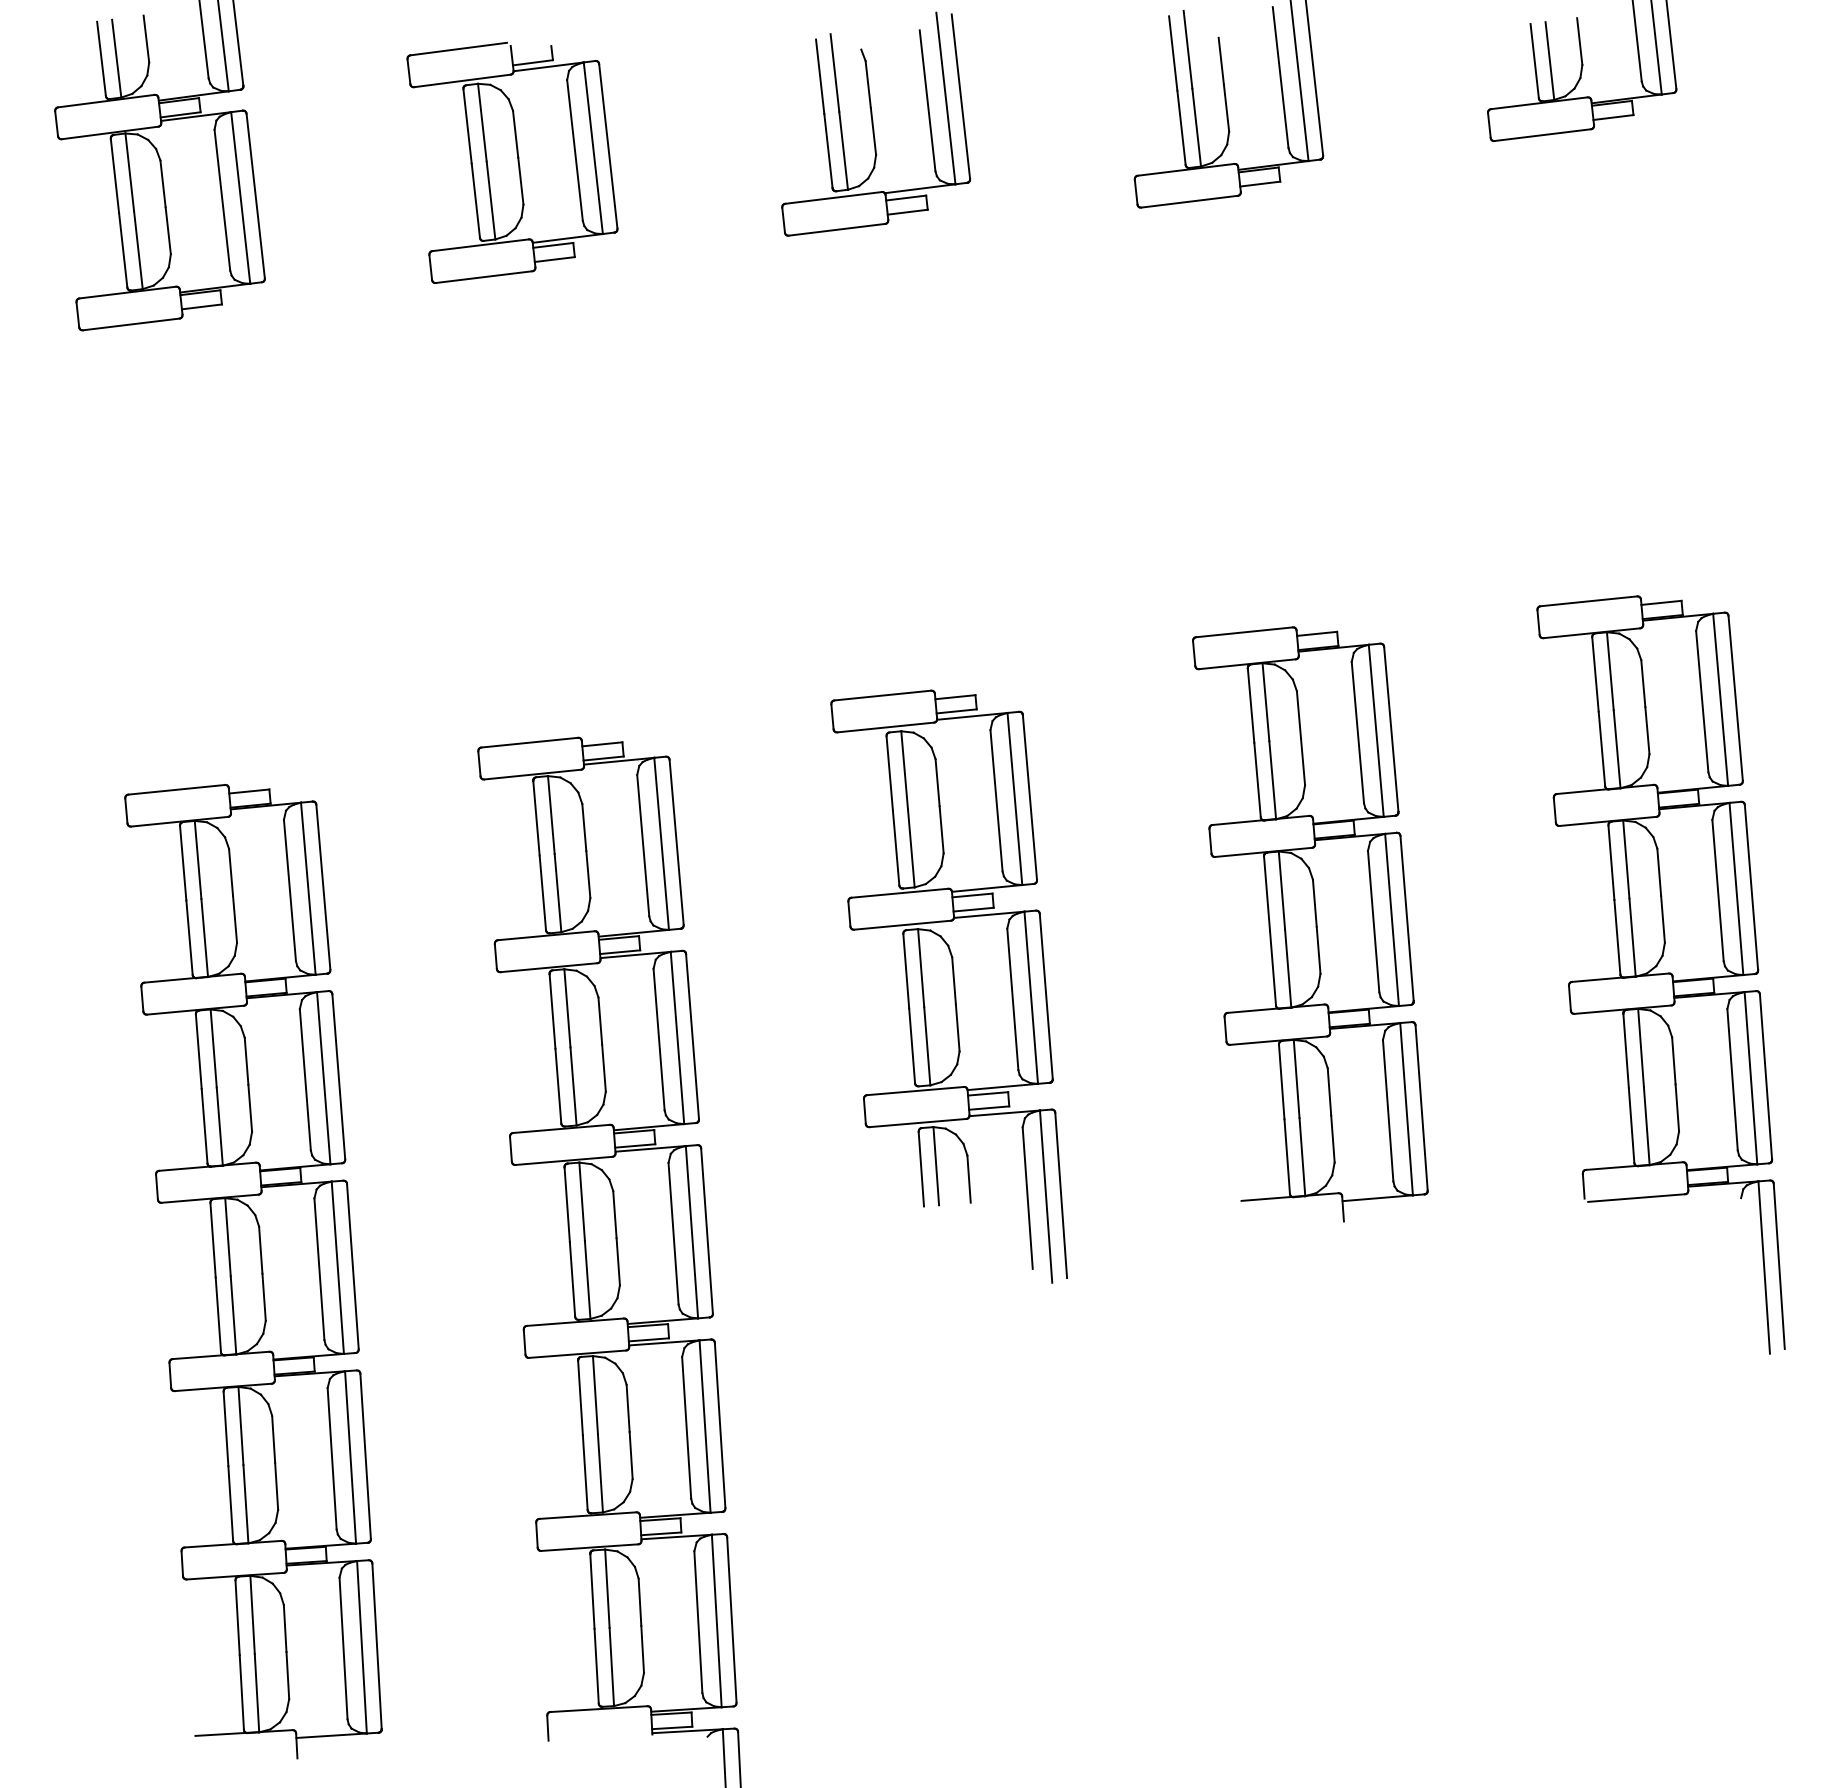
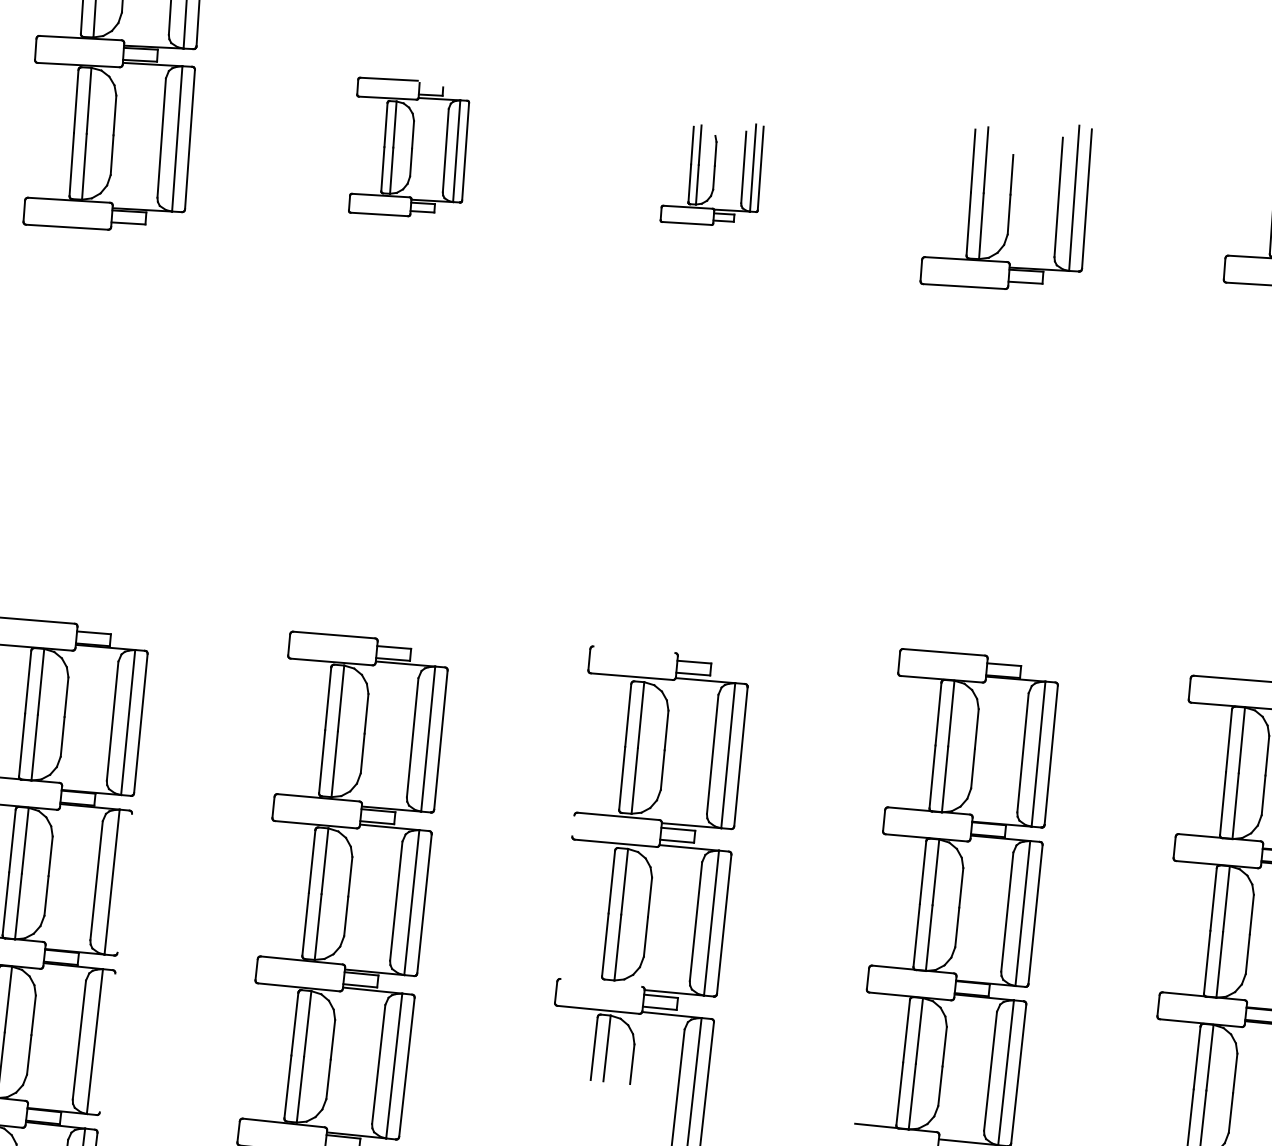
part: (876, 123) -> (716, 173), size x0.6
part: (512, 162) -> (408, 150), size x0.7
line: (882, 695) -> (634, 649), removed
line: (849, 913) -> (573, 825), removed
line: (338, 1076) -> (124, 882), removed
line: (915, 1090) -> (601, 982), removed
line: (352, 1266) -> (107, 1042), removed

